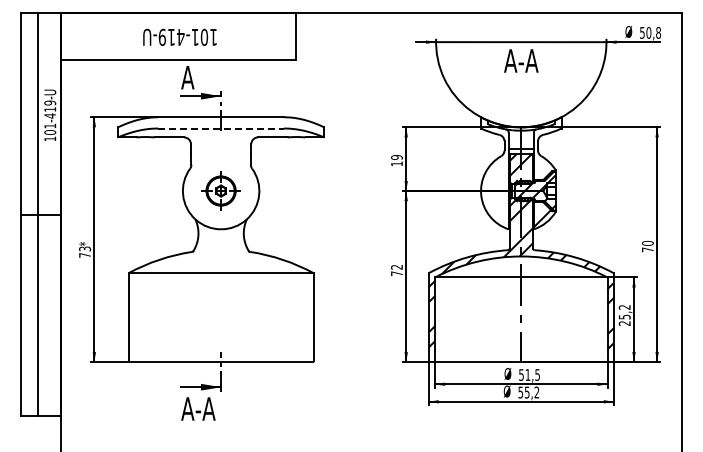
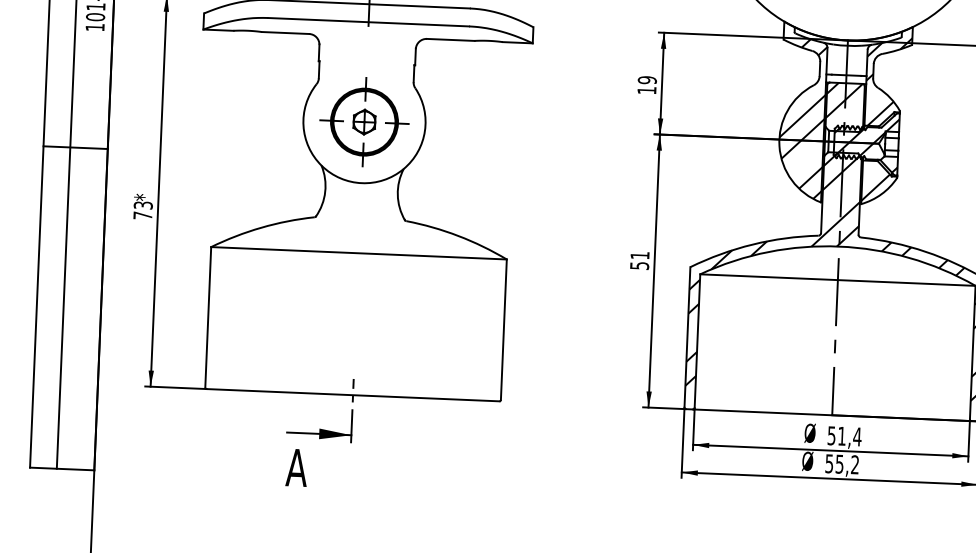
line: (221, 128) -> (369, 22), dashed -> solid
hatch: (547, 152) -> (888, 82), added
hatch: (494, 177) -> (801, 118), added
part: (220, 190) -> (363, 121), size x1.43
text: (396, 270) -> (639, 260), 72 -> 51
text: (537, 374) -> (857, 436), 51,5 -> 51,4
text: (205, 408) -> (324, 468), A-A -> A

